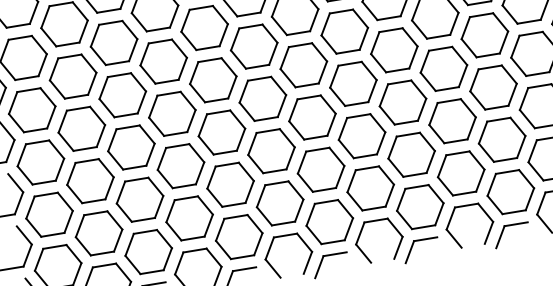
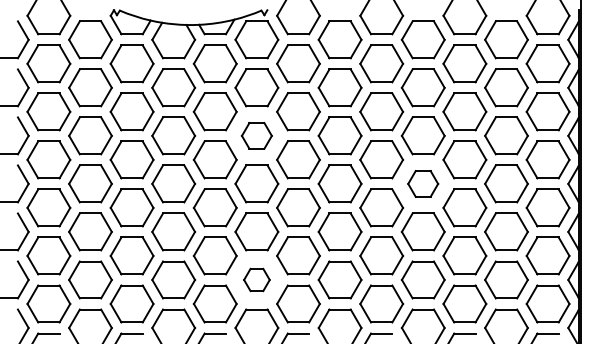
part: (253, 46) -> (256, 135), size x0.7
part: (443, 68) -> (422, 183), size x0.7
part: (279, 202) -> (256, 279), size x0.6

